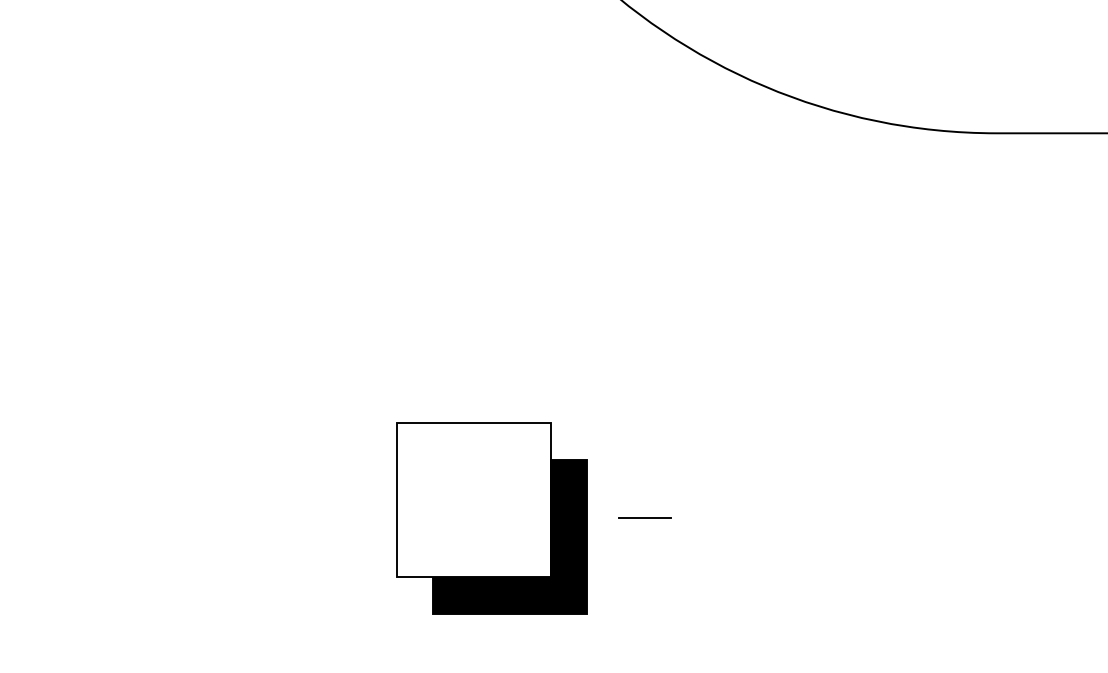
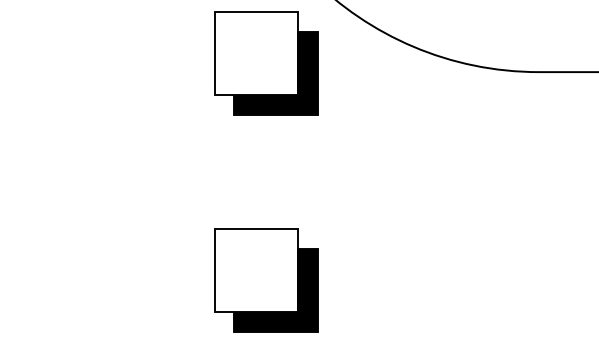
part: (492, 117) -> (266, 63), added
line: (644, 518) -> (348, 280), removed

